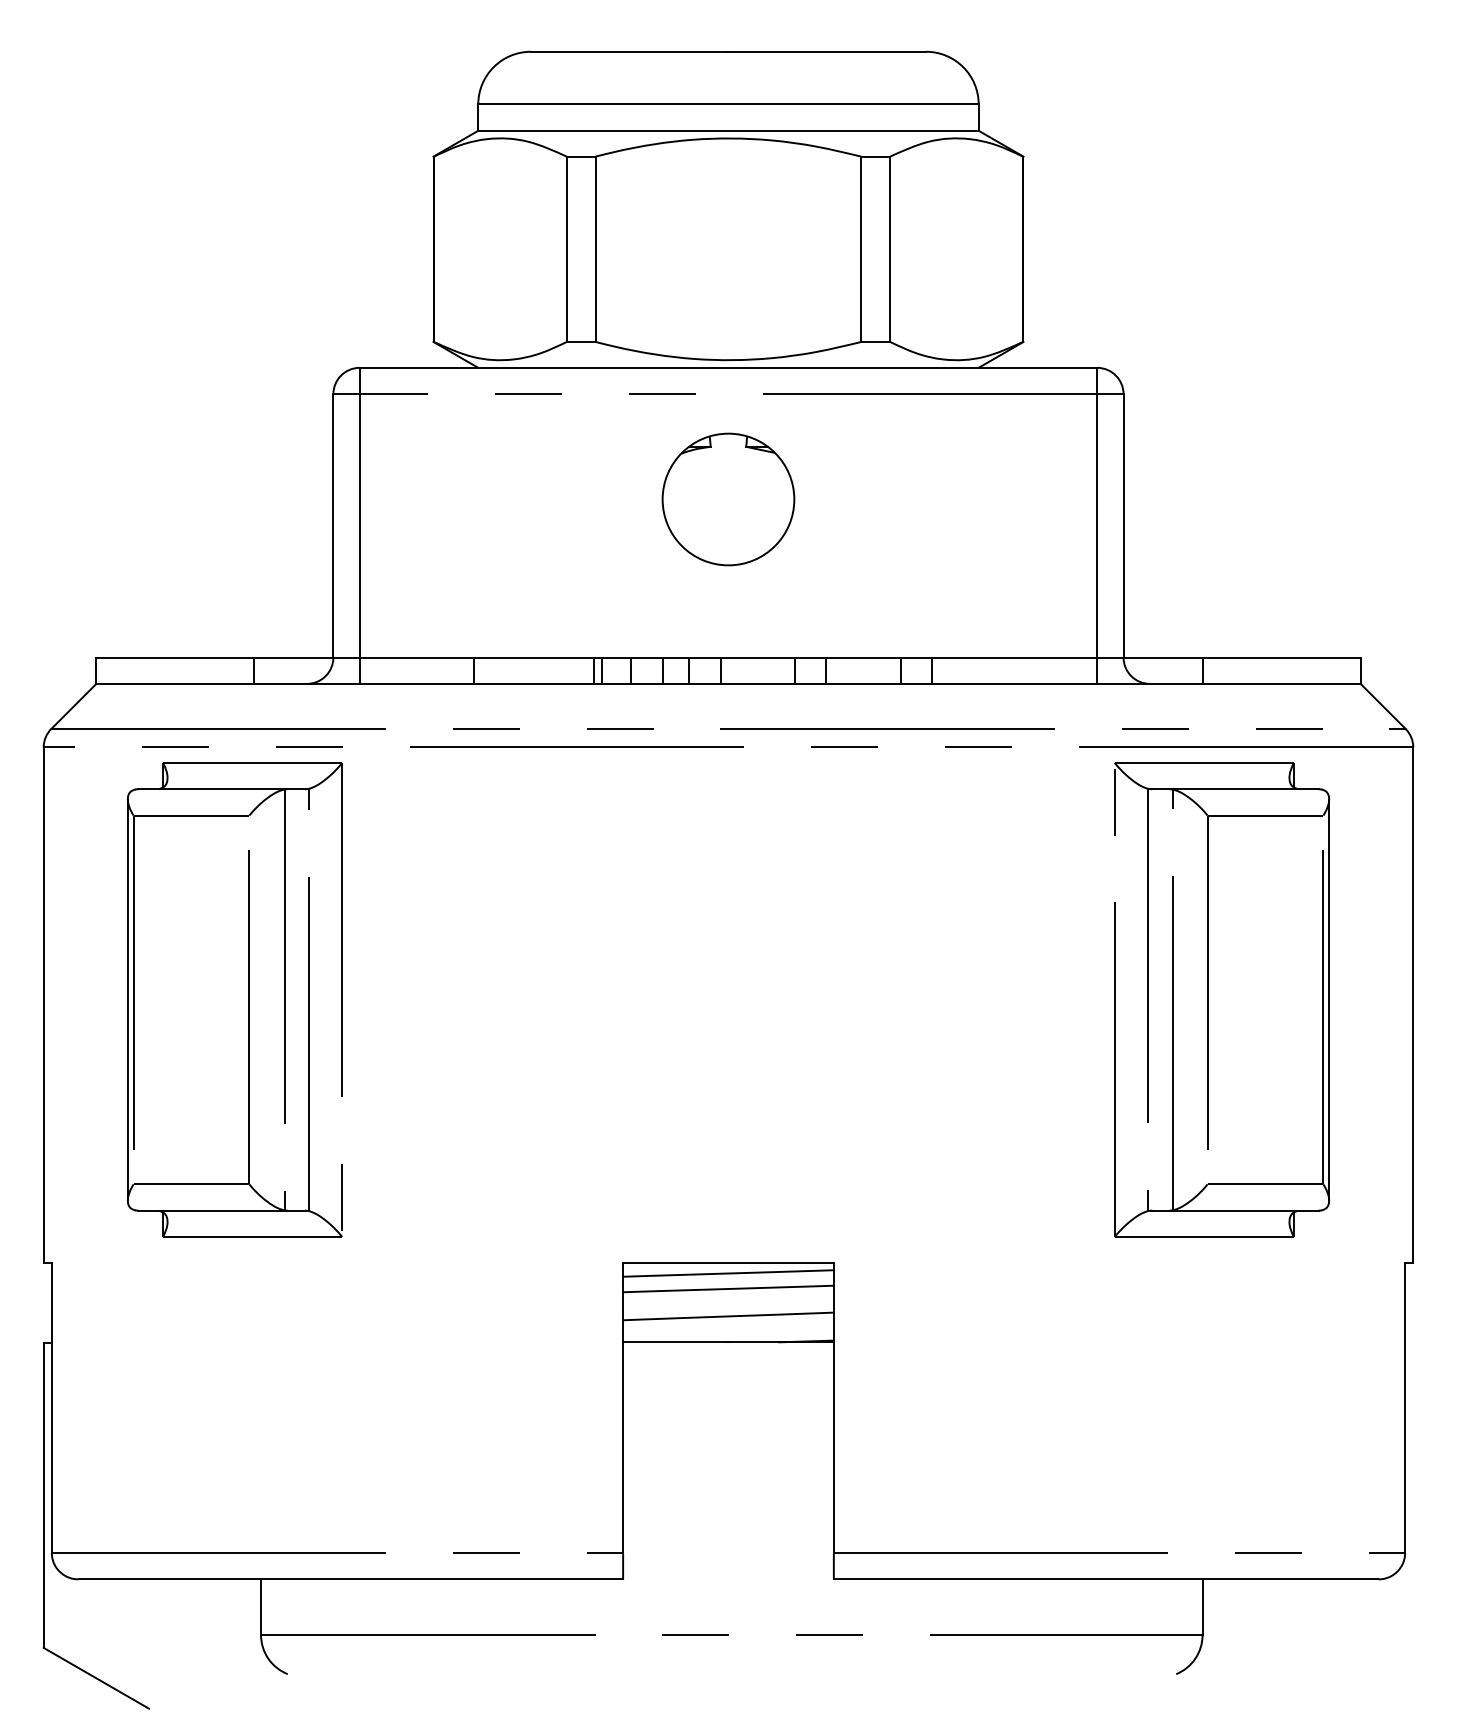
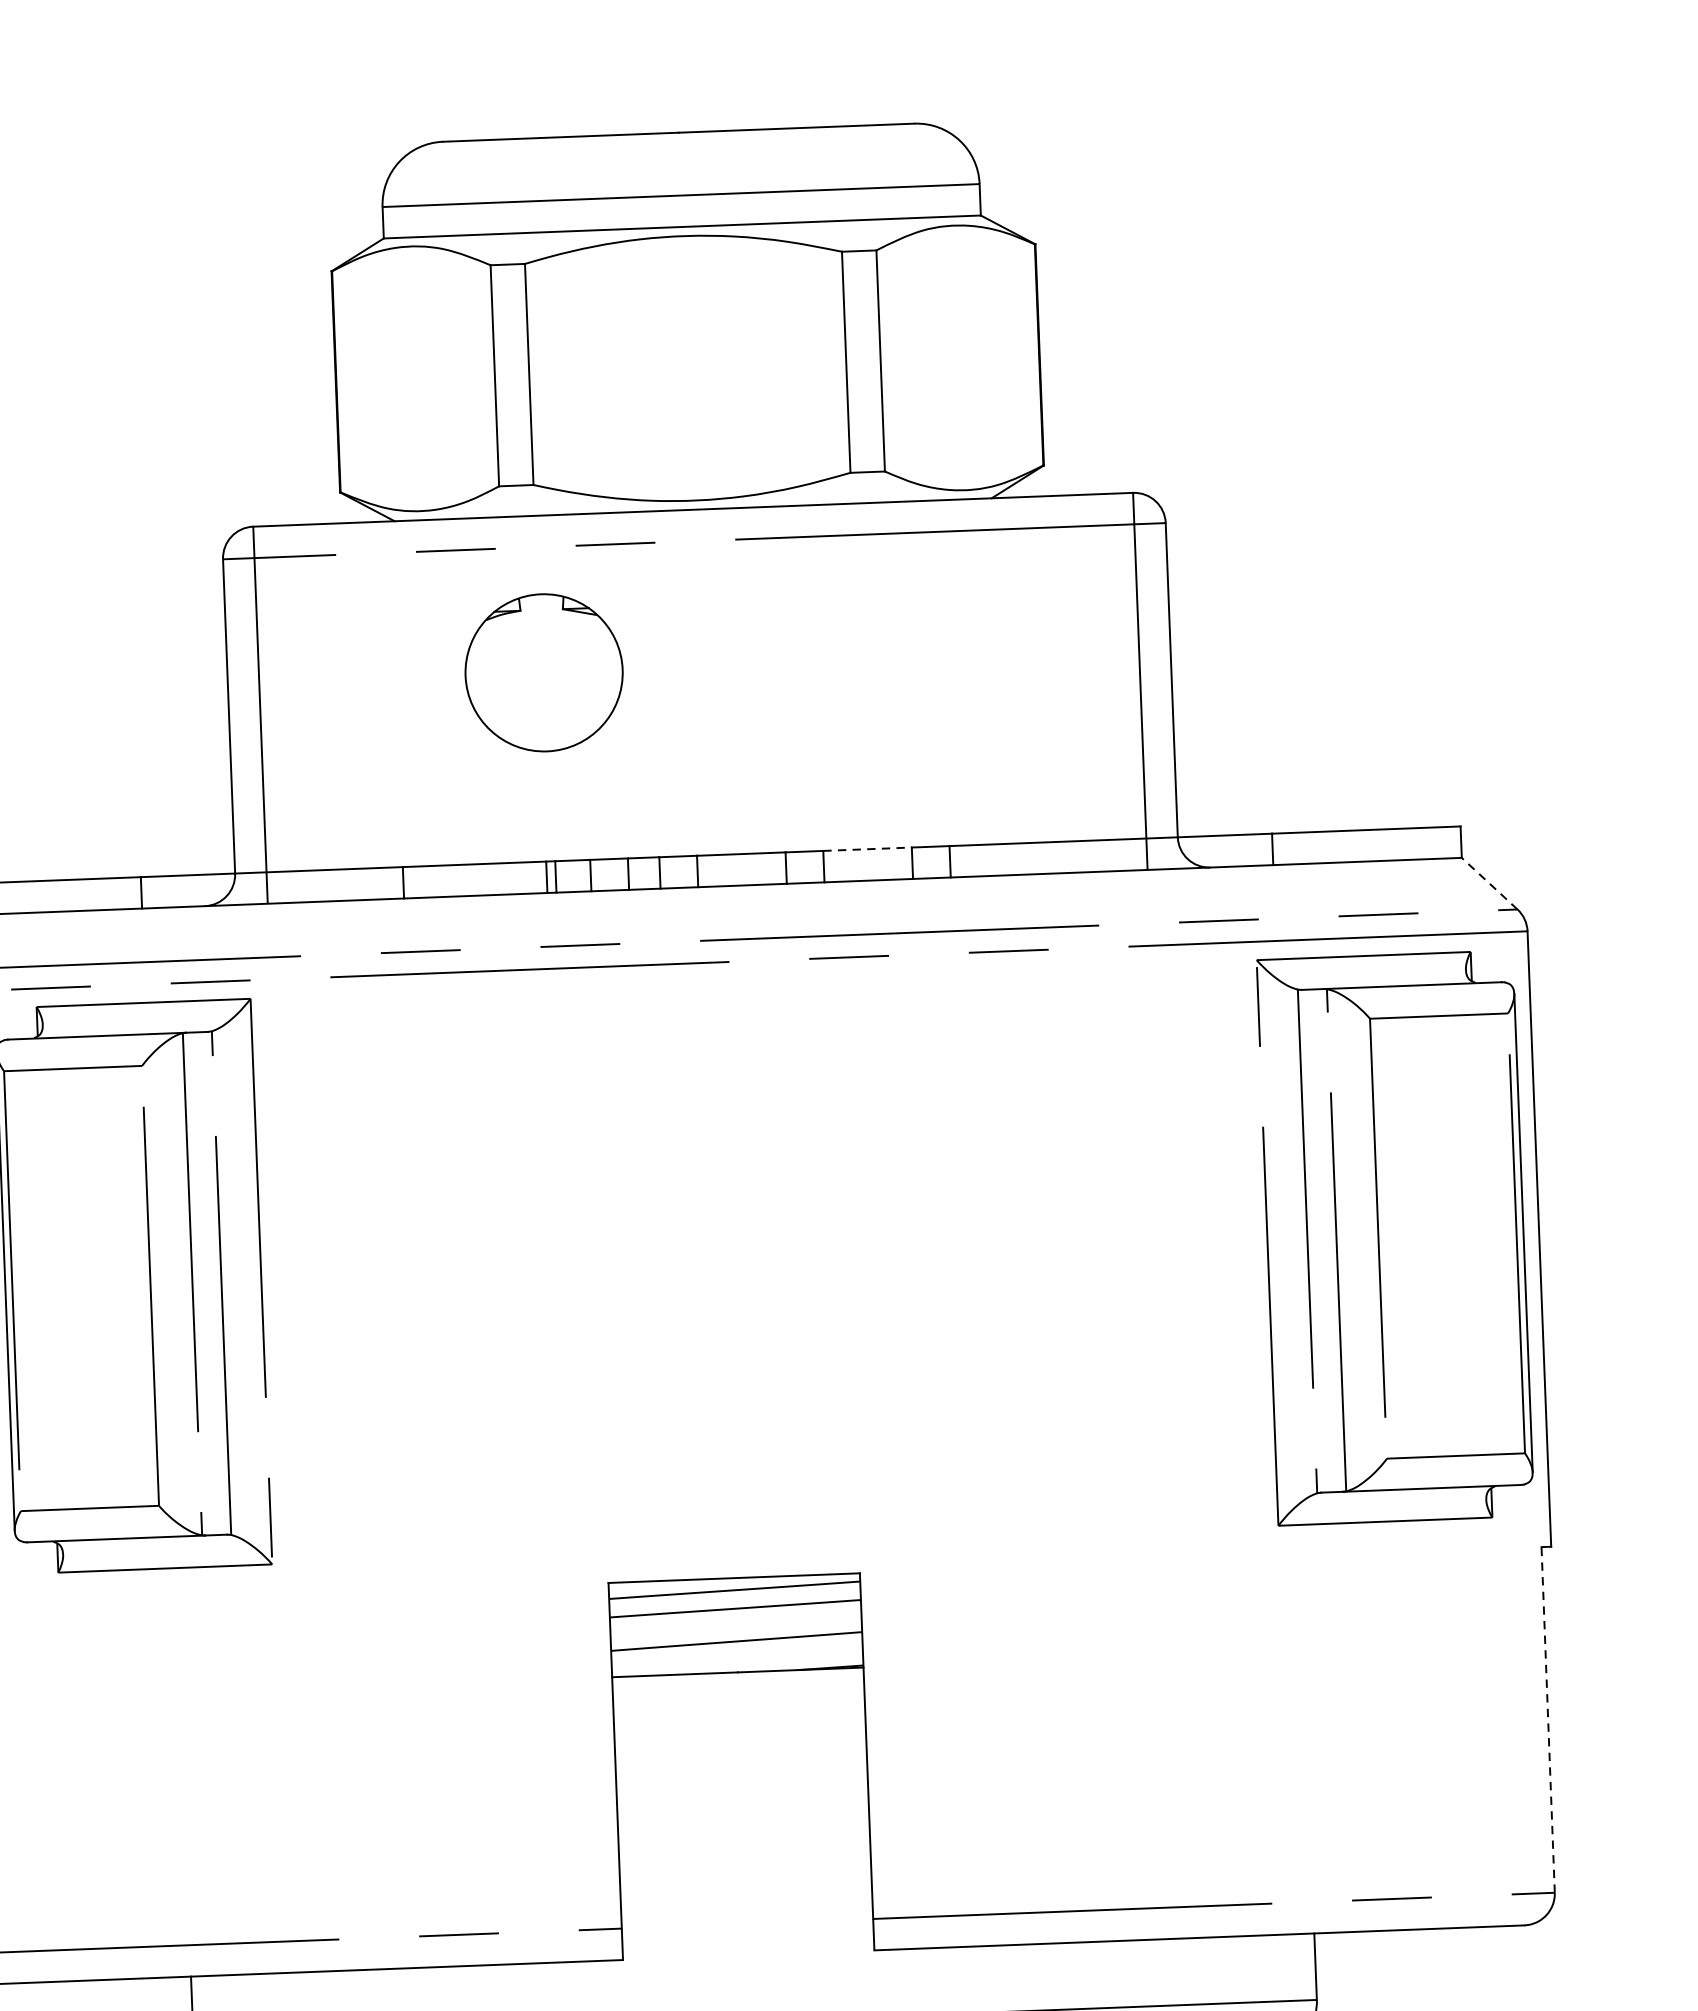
part: (728, 499) -> (544, 672), moved
line: (864, 657) -> (868, 849), solid -> dashed
line: (1383, 706) -> (1490, 883), solid -> dashed
part: (1208, 999) -> (1379, 1238), moved
line: (1405, 1408) -> (1548, 1720), solid -> dashed

